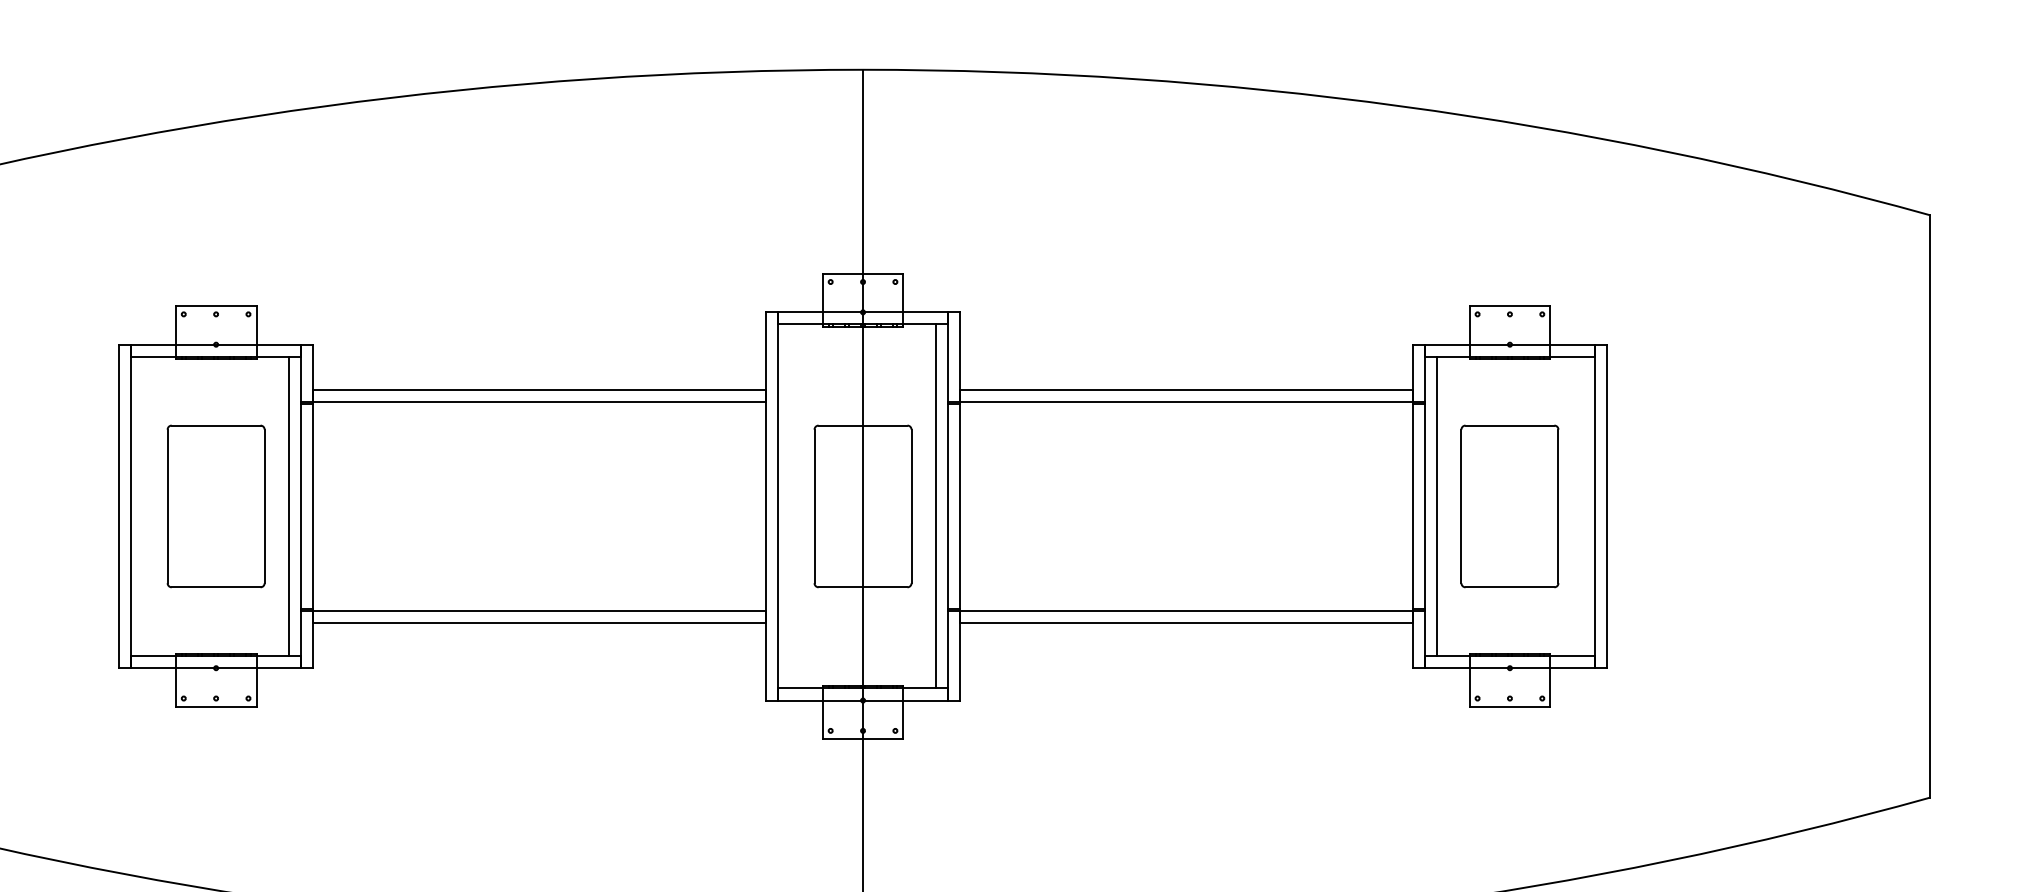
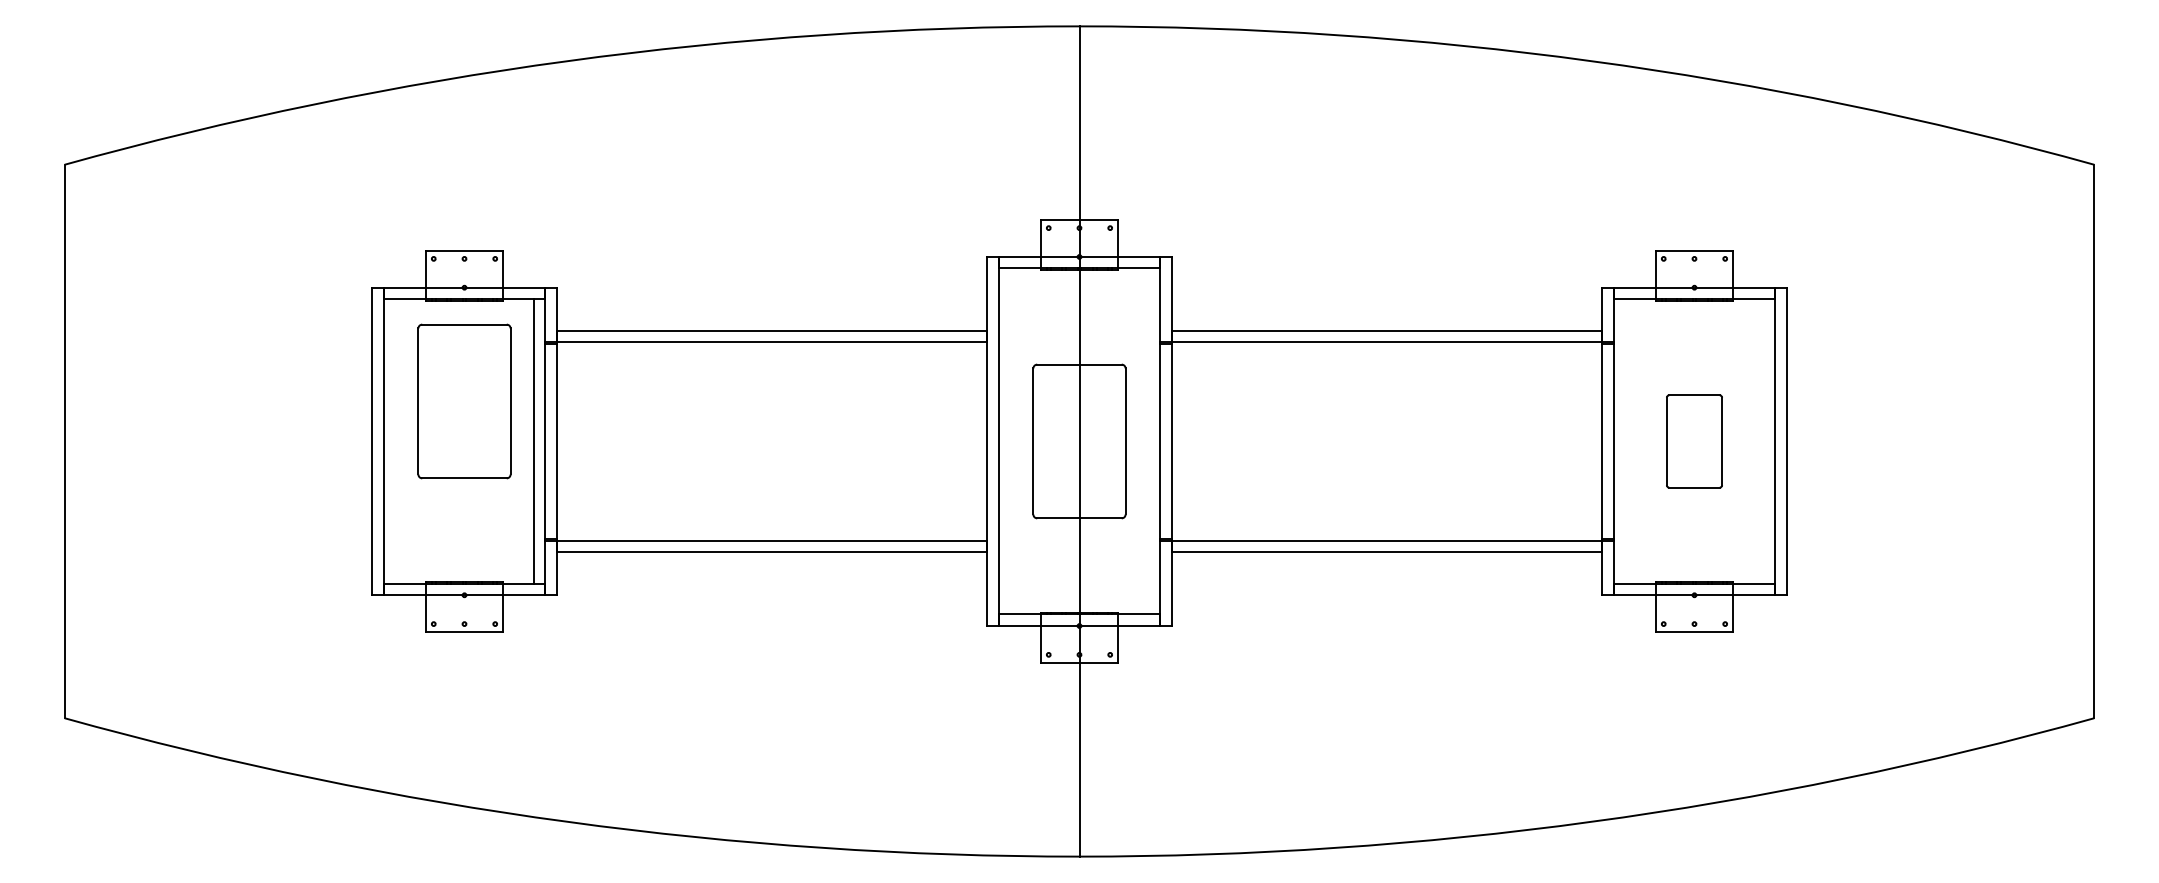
part: (216, 506) -> (464, 401), moved
line: (935, 506) -> (1148, 441), removed
line: (1437, 506) -> (1625, 441), removed
part: (1509, 506) -> (1694, 441), size x0.6

